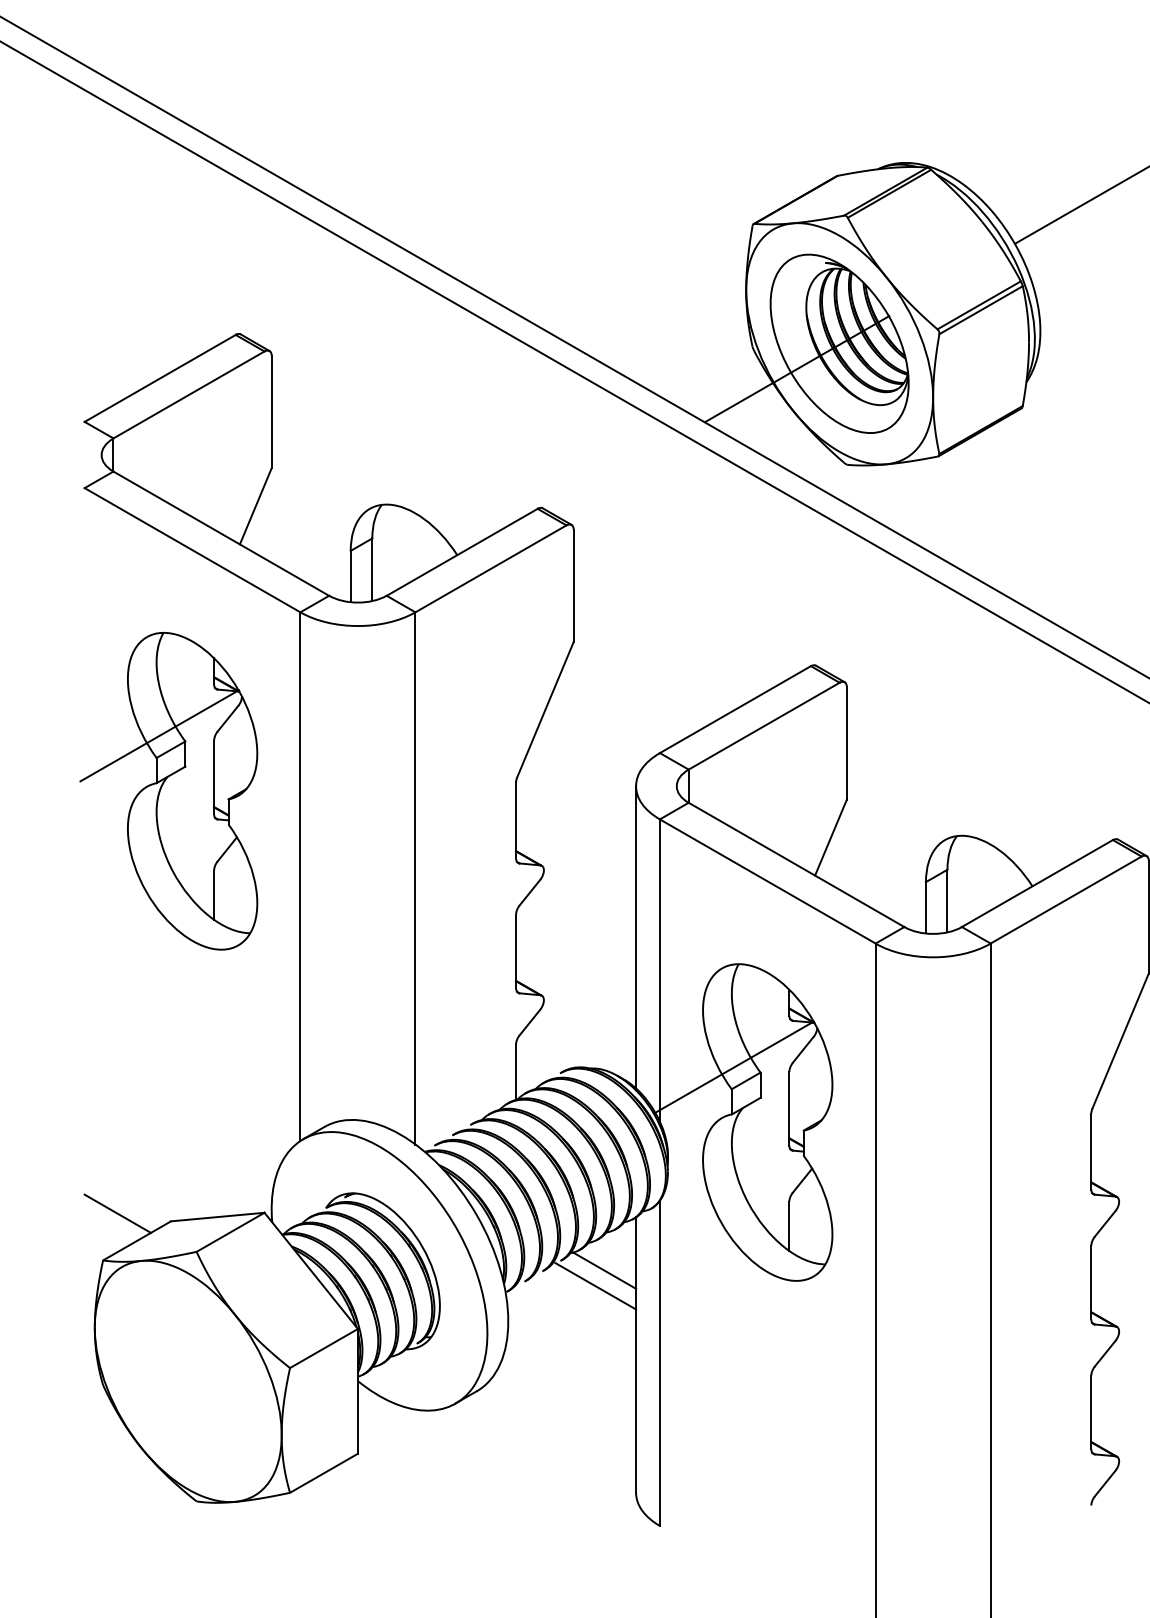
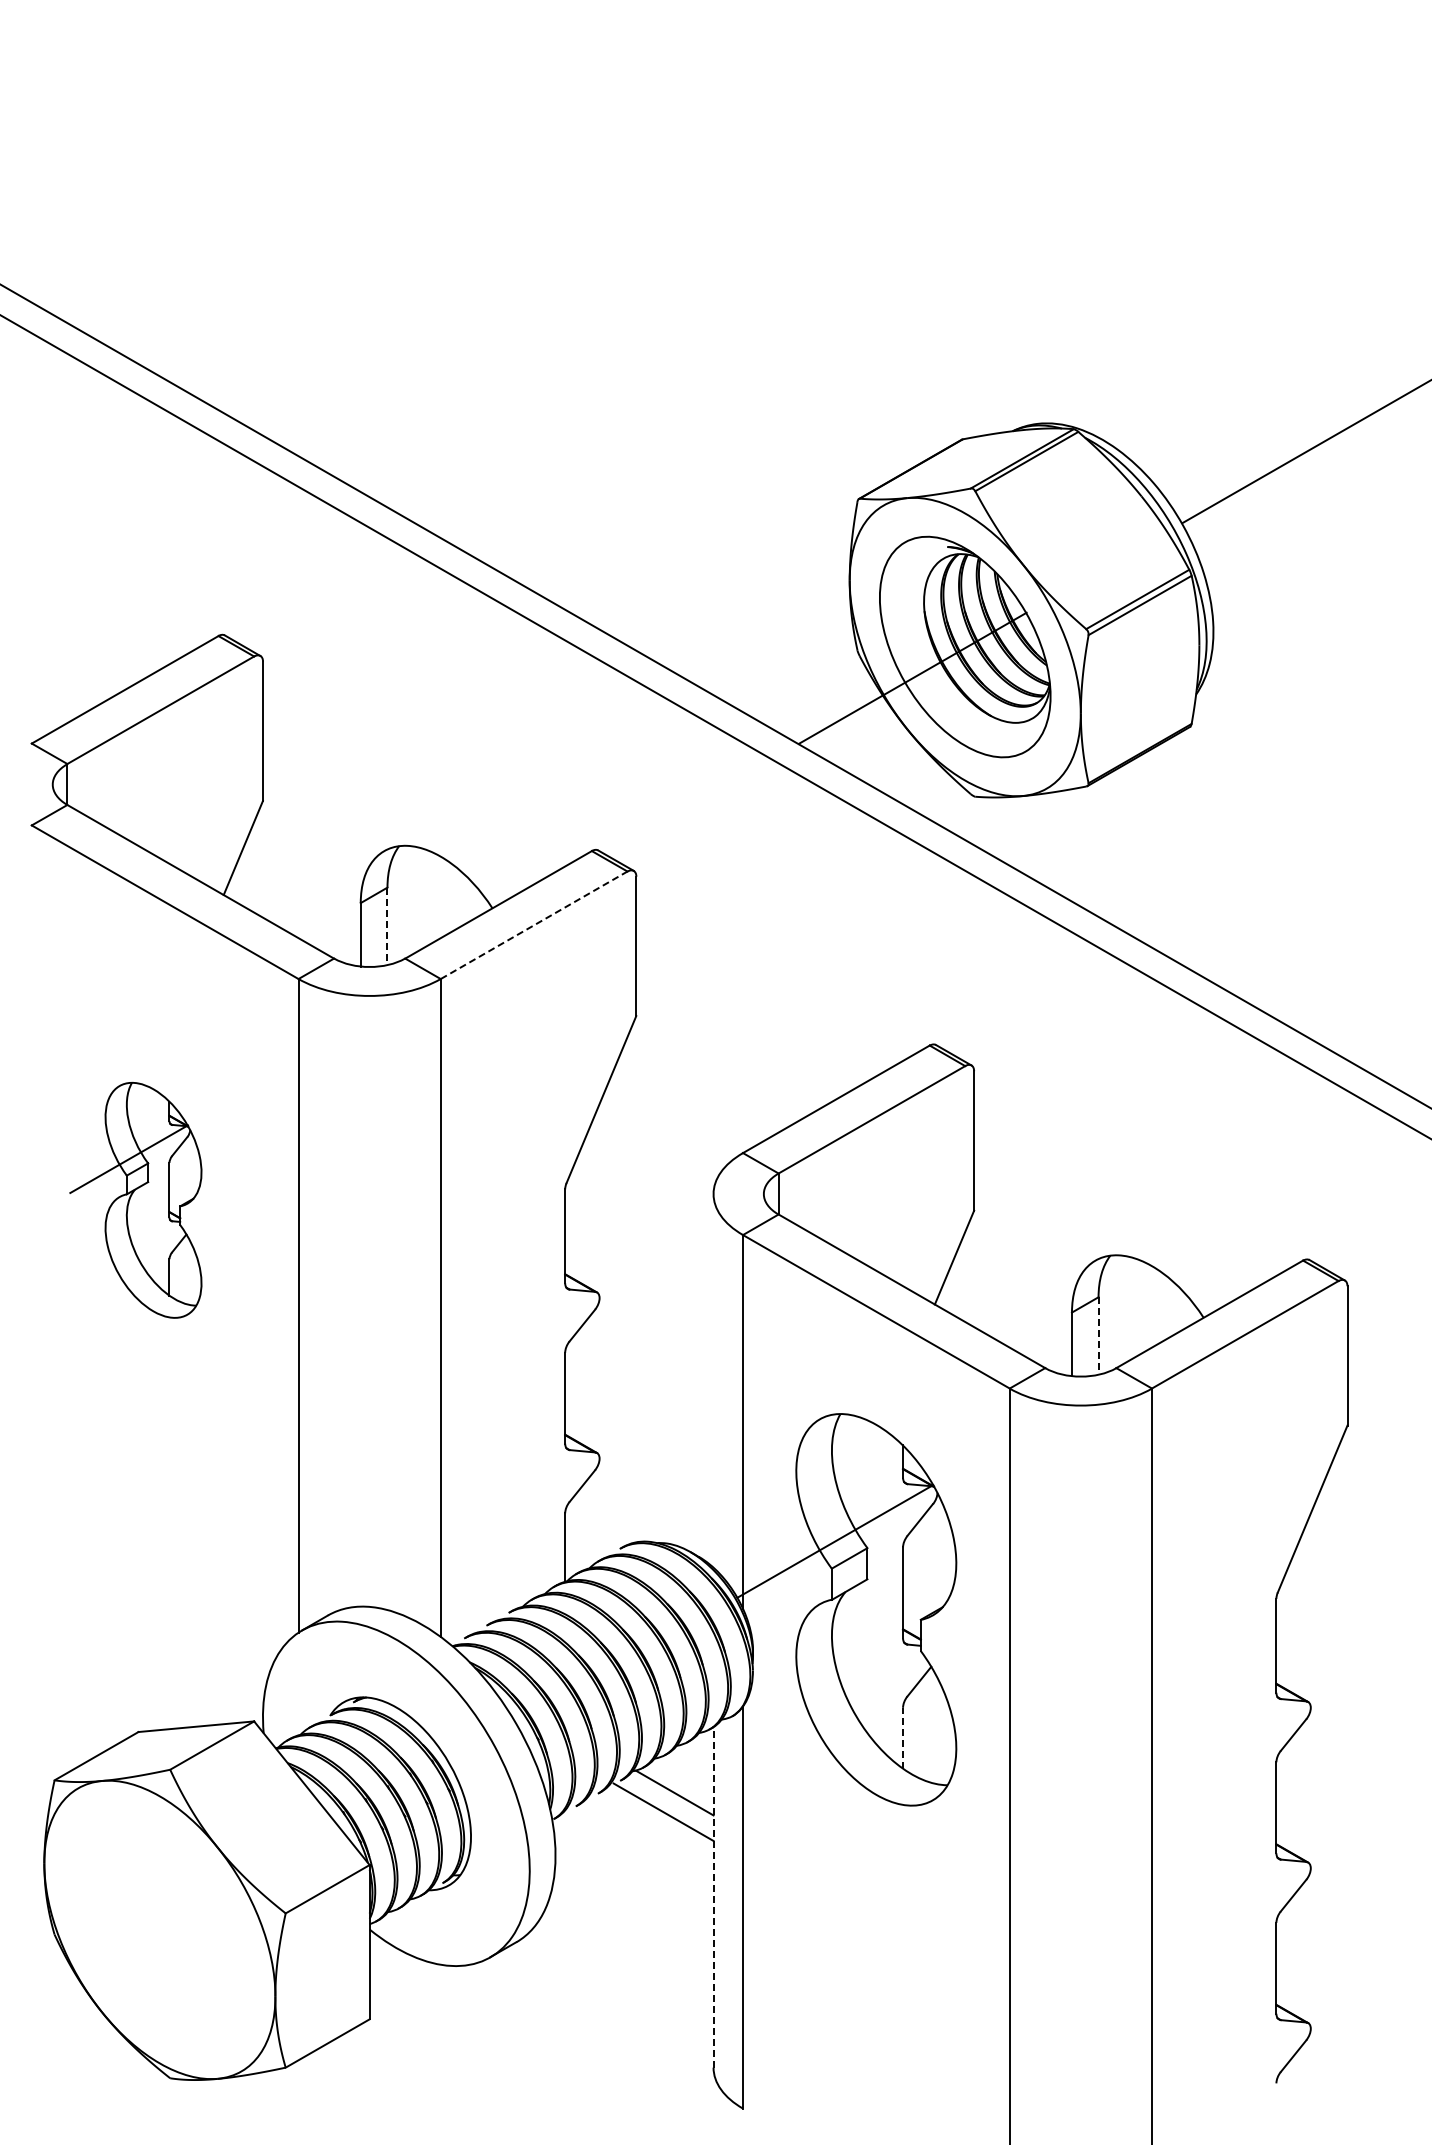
line: (372, 569) -> (387, 926), solid -> dashed
line: (491, 569) -> (534, 925), solid -> dashed
part: (168, 791) -> (135, 1200), size x0.6
line: (947, 900) -> (1098, 1335), solid -> dashed
line: (636, 937) -> (713, 1380), removed
line: (117, 1213) -> (72, 1722), removed
line: (789, 1225) -> (903, 1737), solid -> dashed
line: (636, 1354) -> (713, 1896), solid -> dashed

